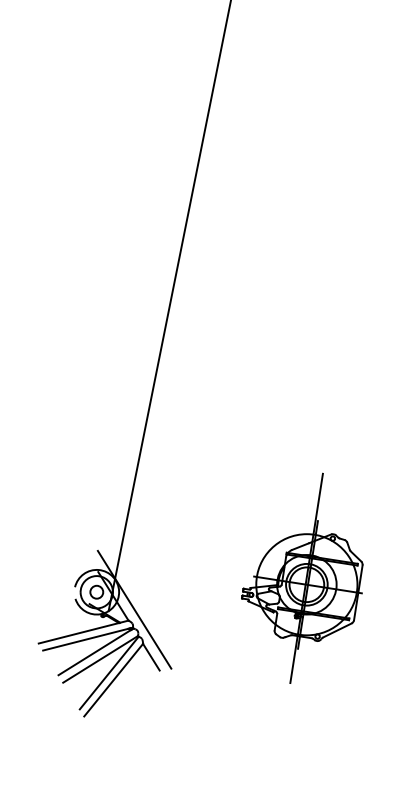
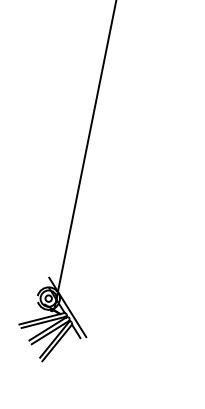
part: (302, 578) -> (152, 291), removed

